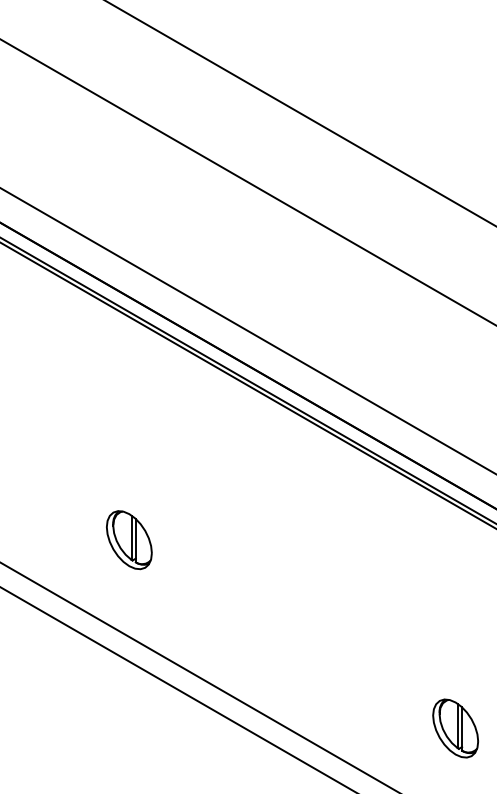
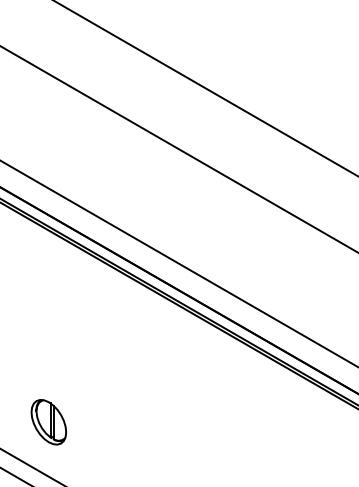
part: (129, 540) -> (48, 422), moved

